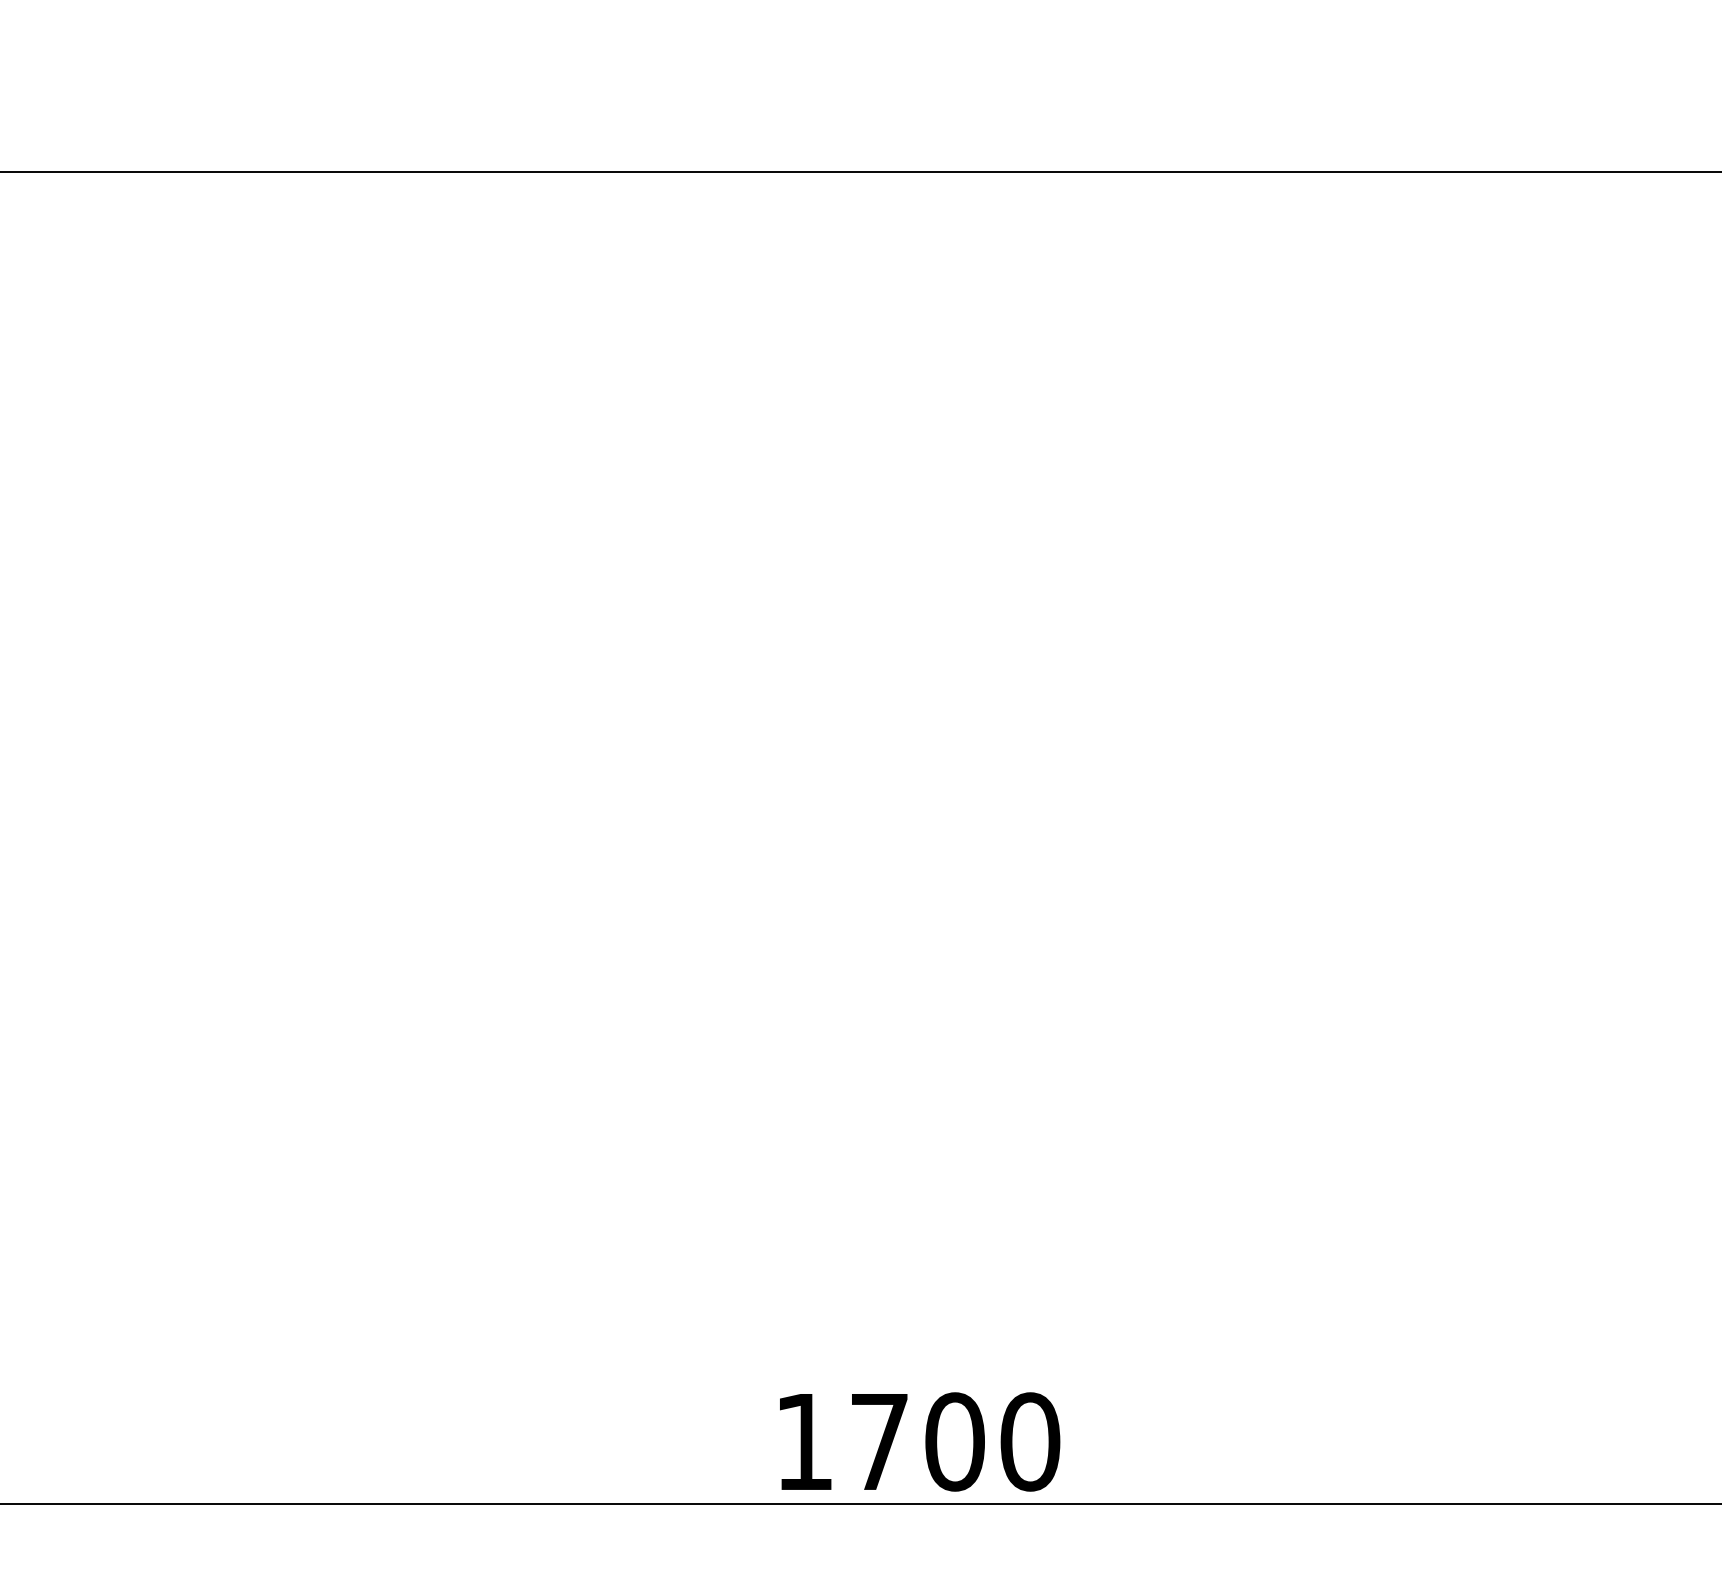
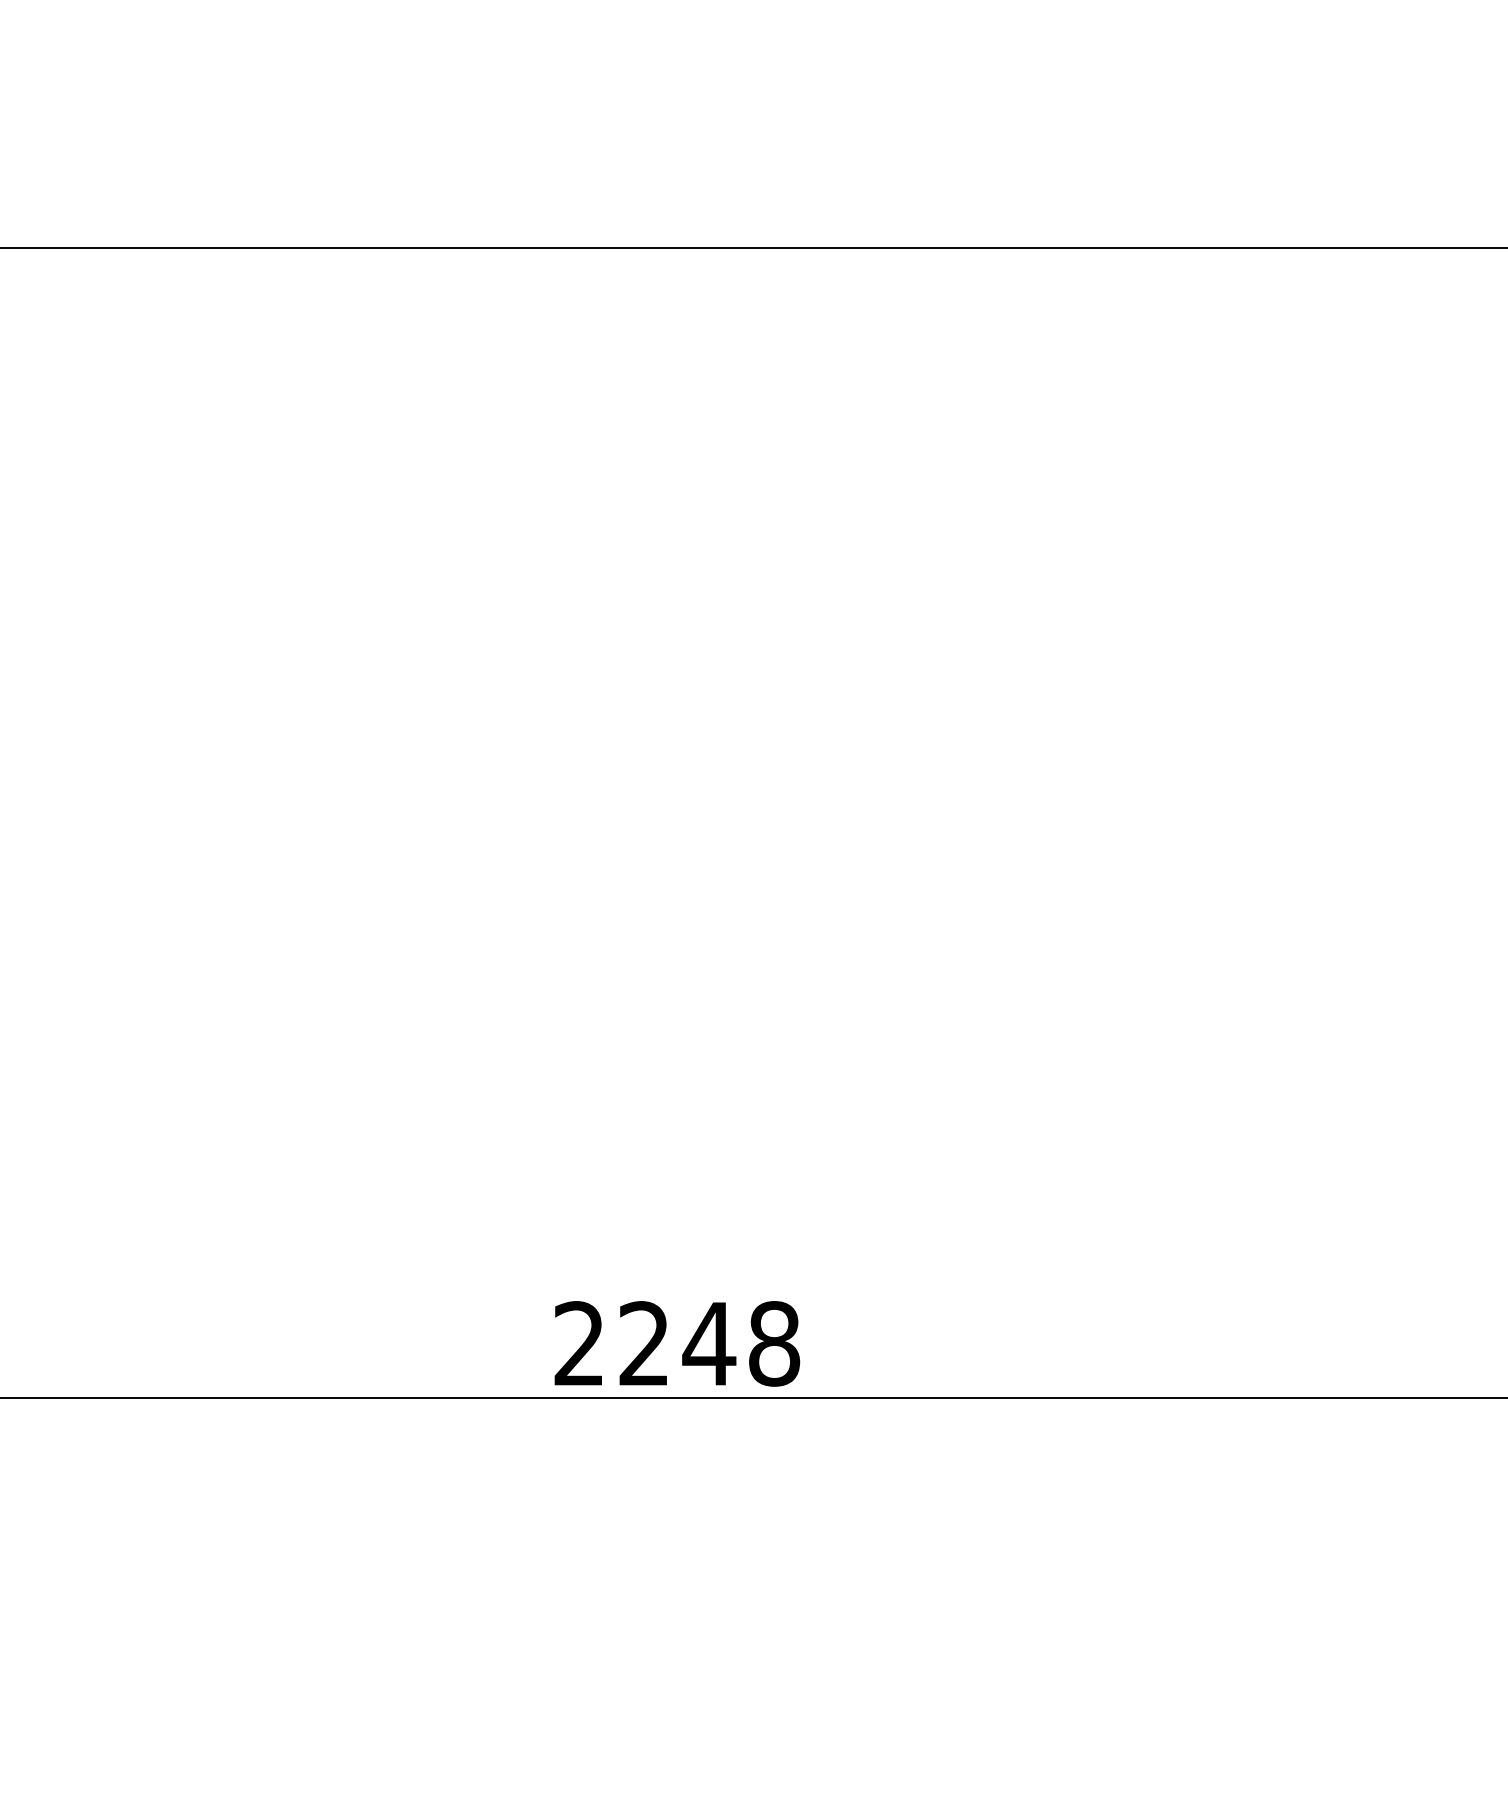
text: (917, 1441) -> (677, 1343), 1700 -> 2248

